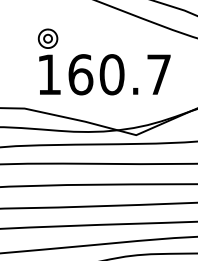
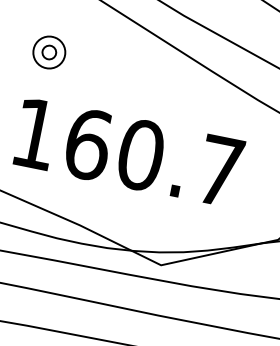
part: (47, 38) -> (48, 51), moved

